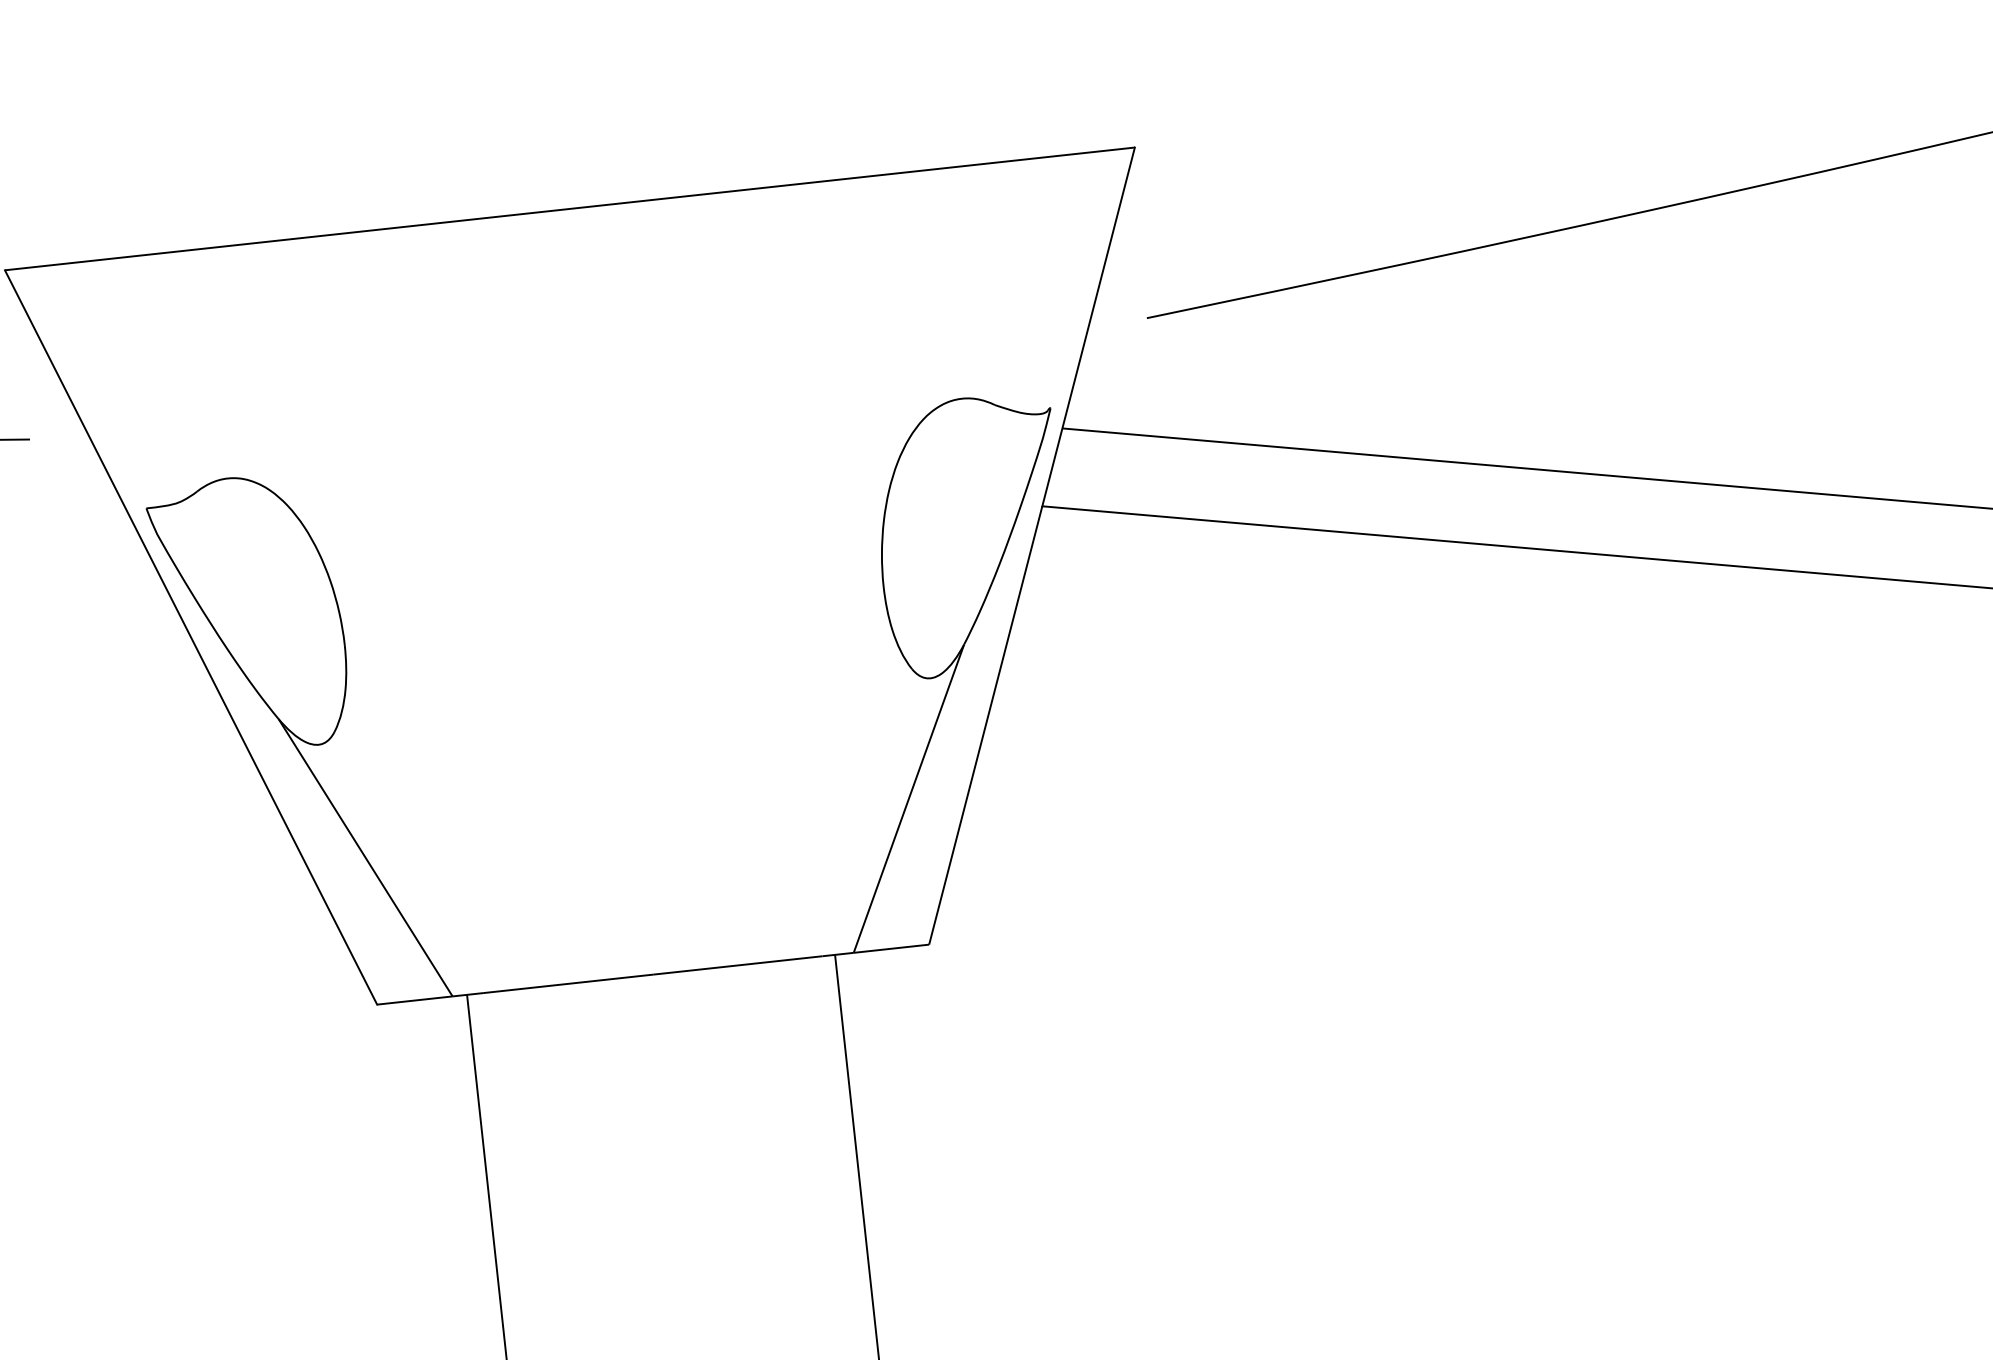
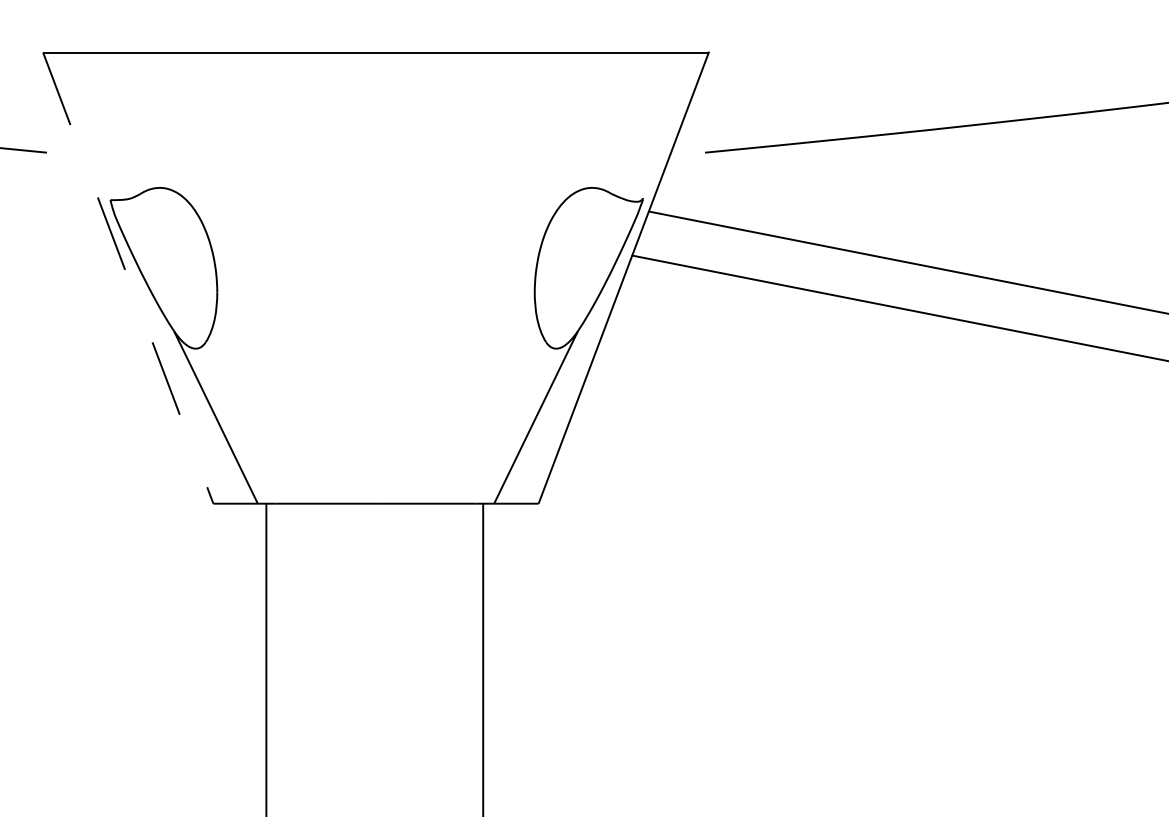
line: (191, 638) -> (128, 278), solid -> dashed

